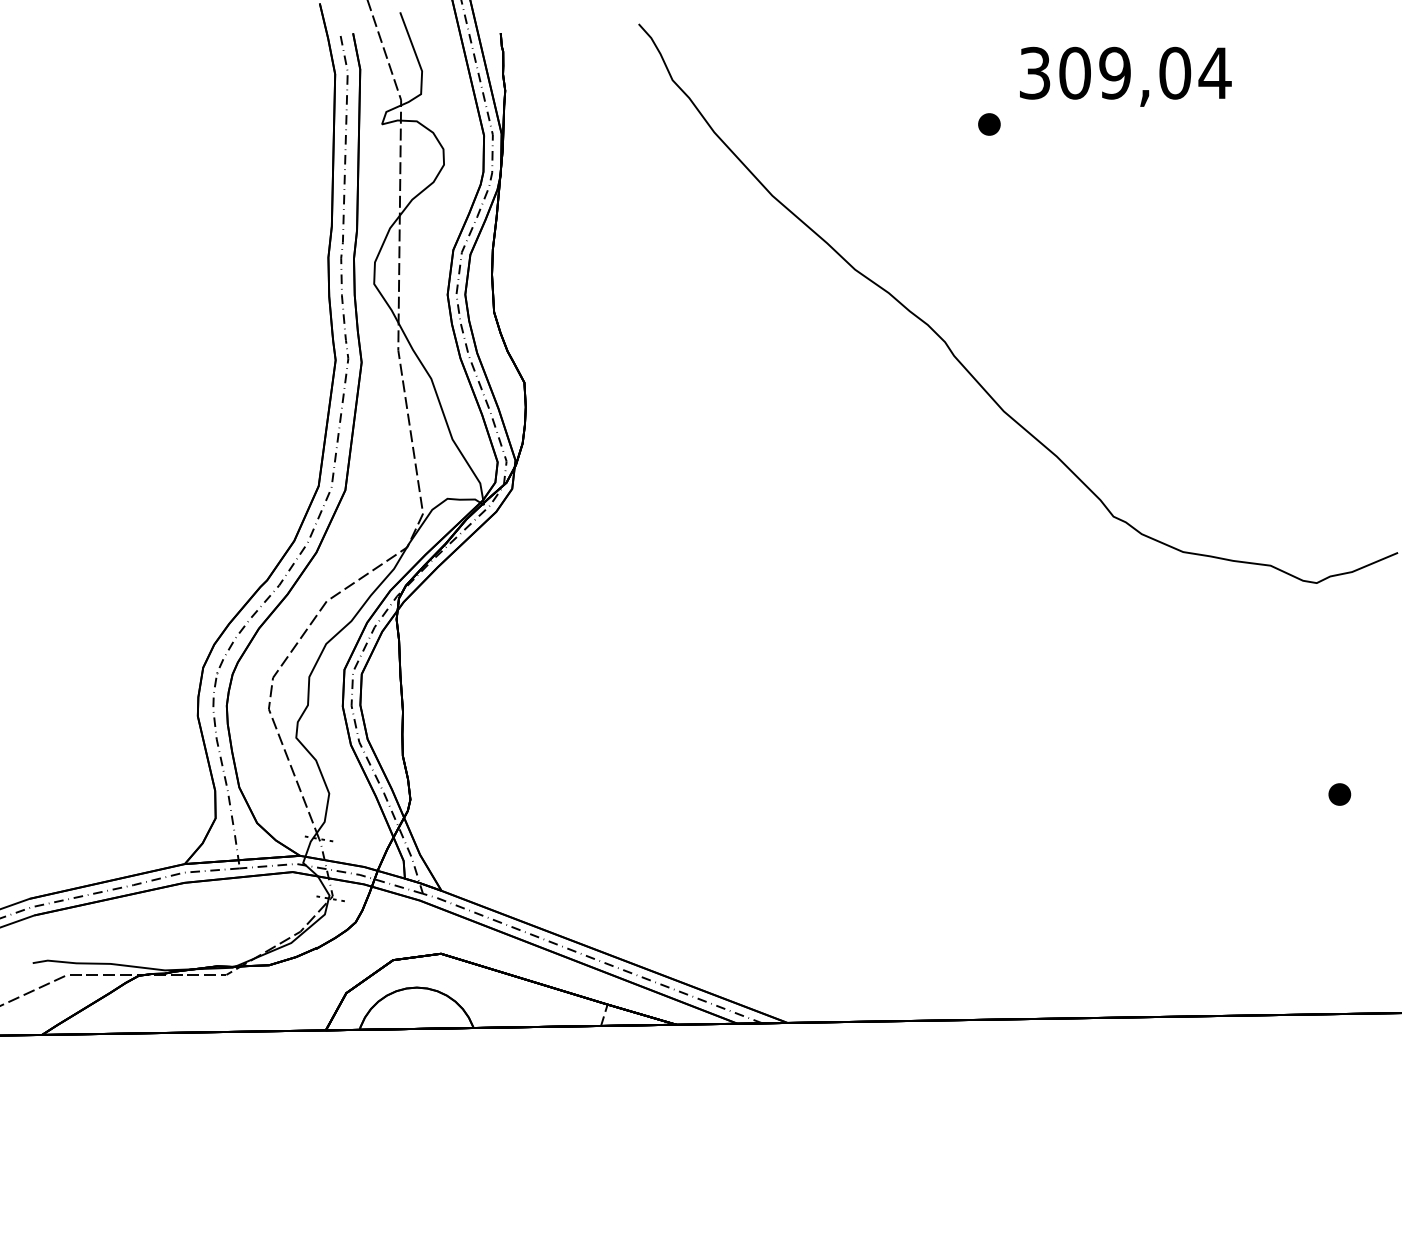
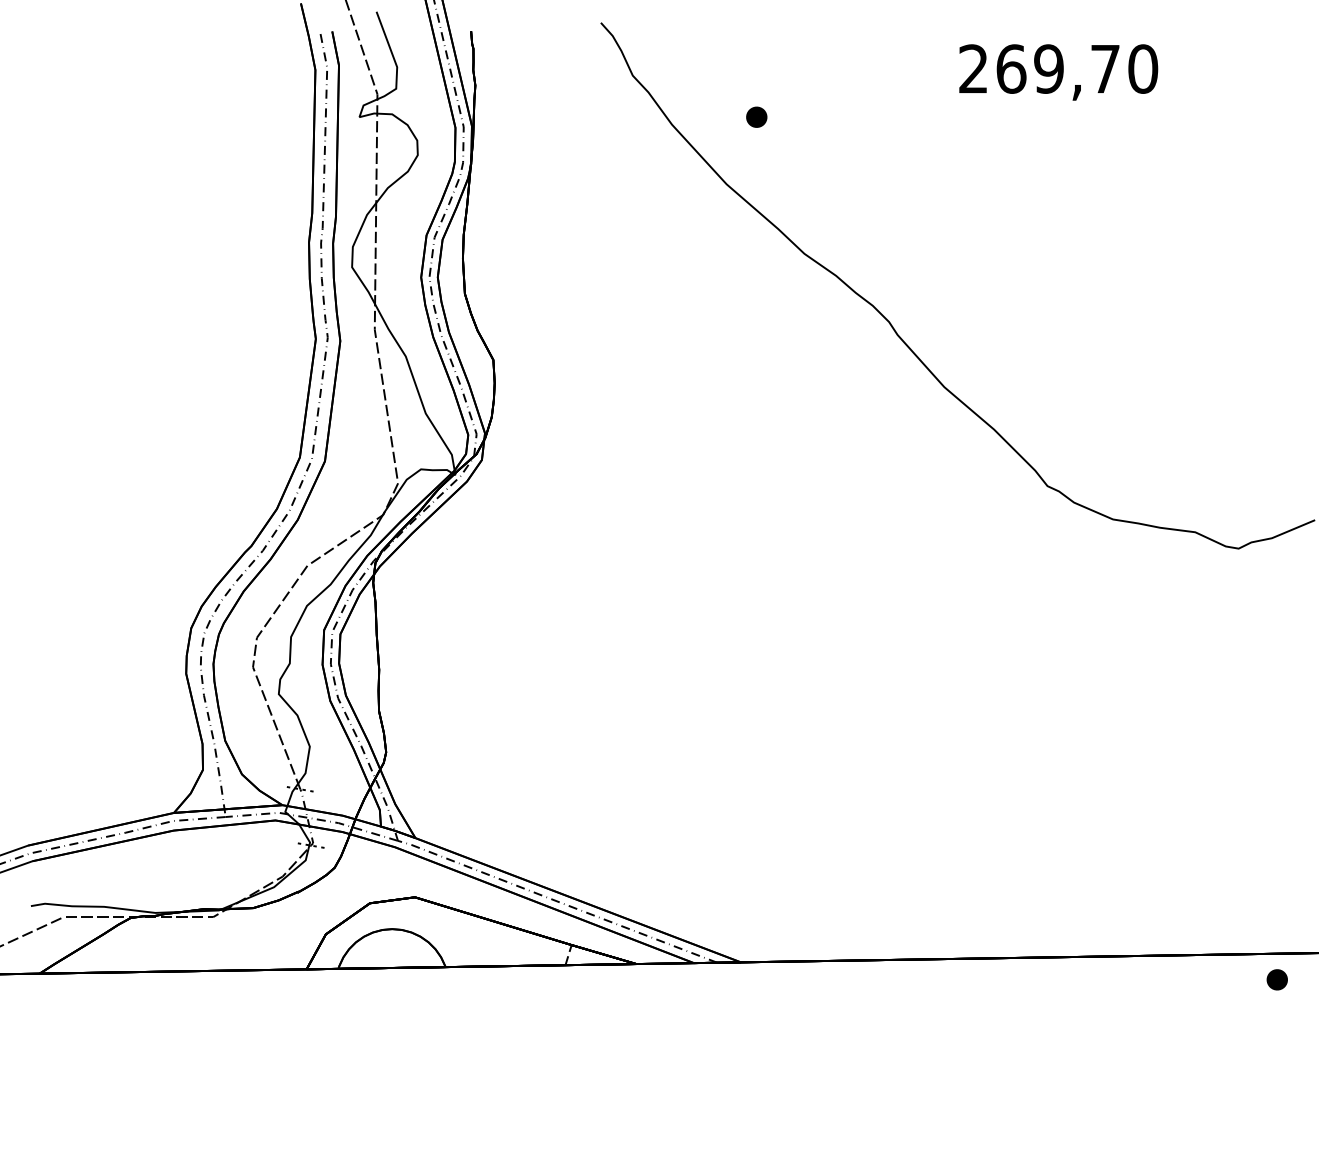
text: (1125, 72) -> (1058, 68), 309,04 -> 269,70
part: (989, 124) -> (756, 117), moved
part: (1339, 794) -> (1277, 979), moved

